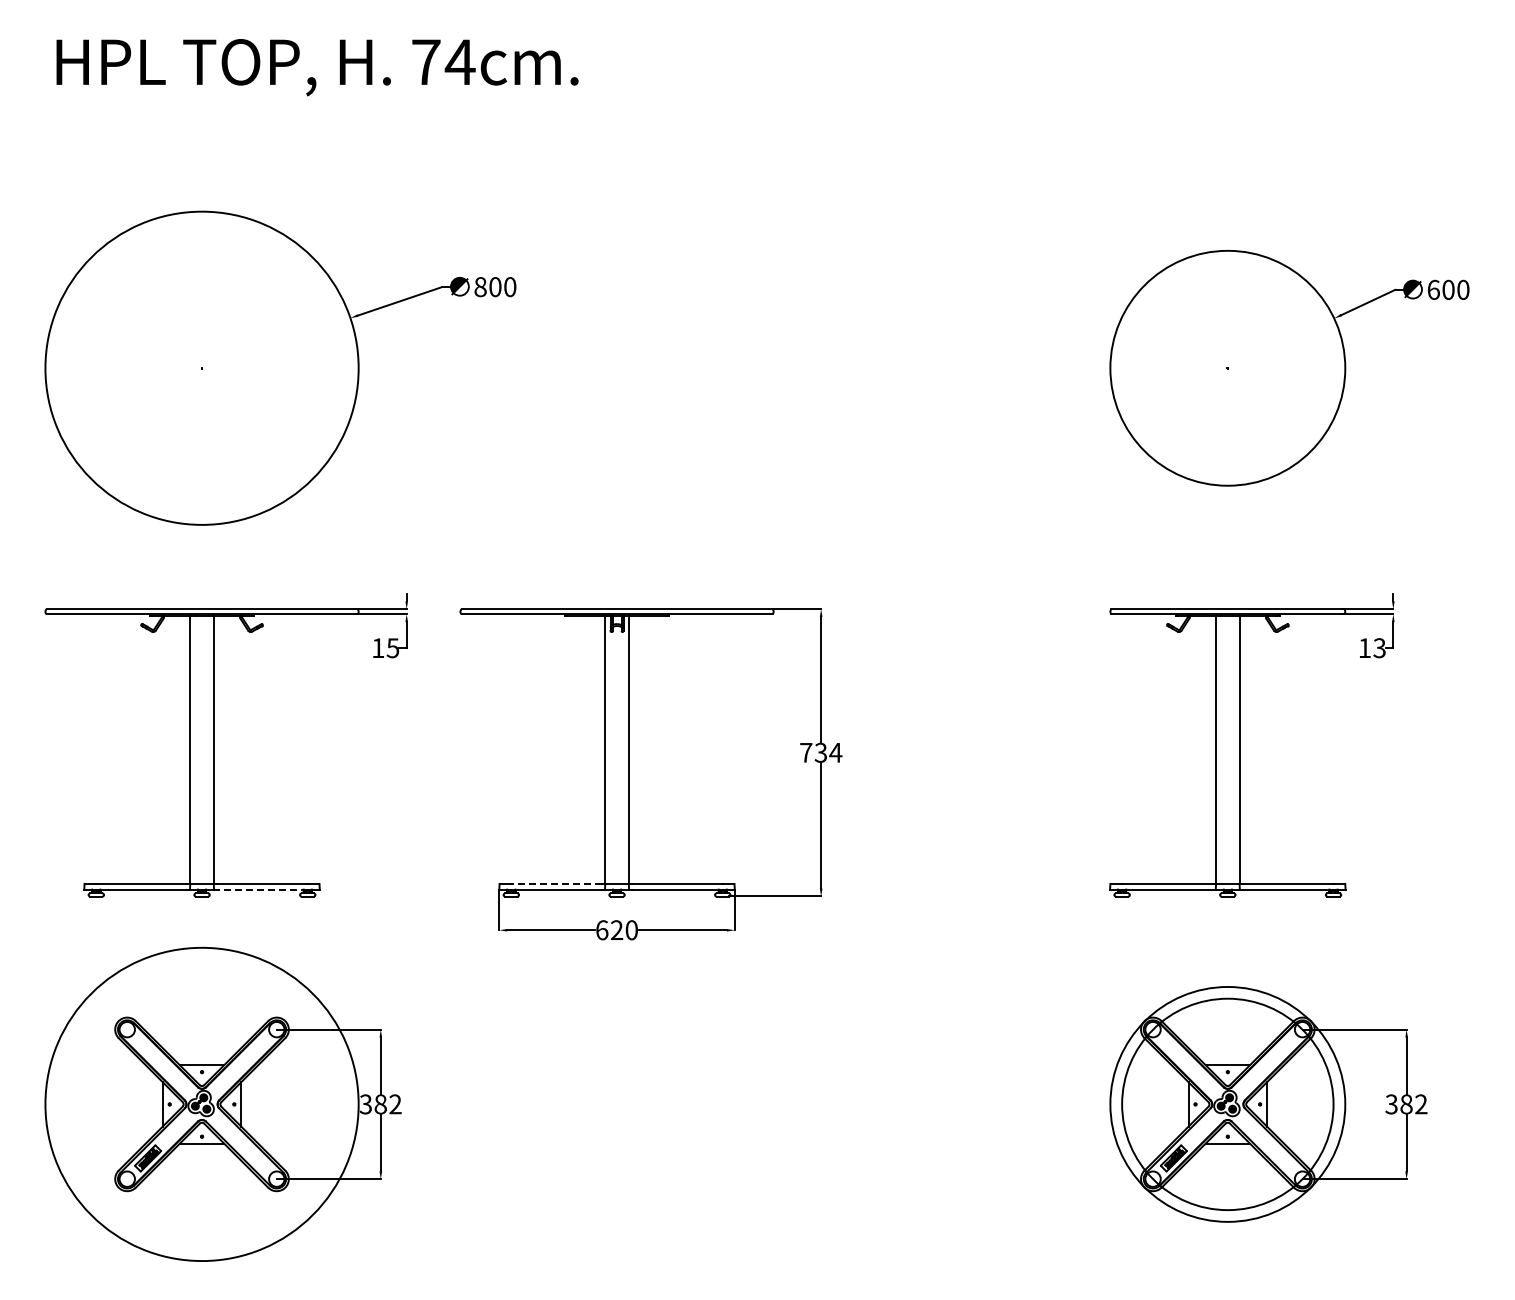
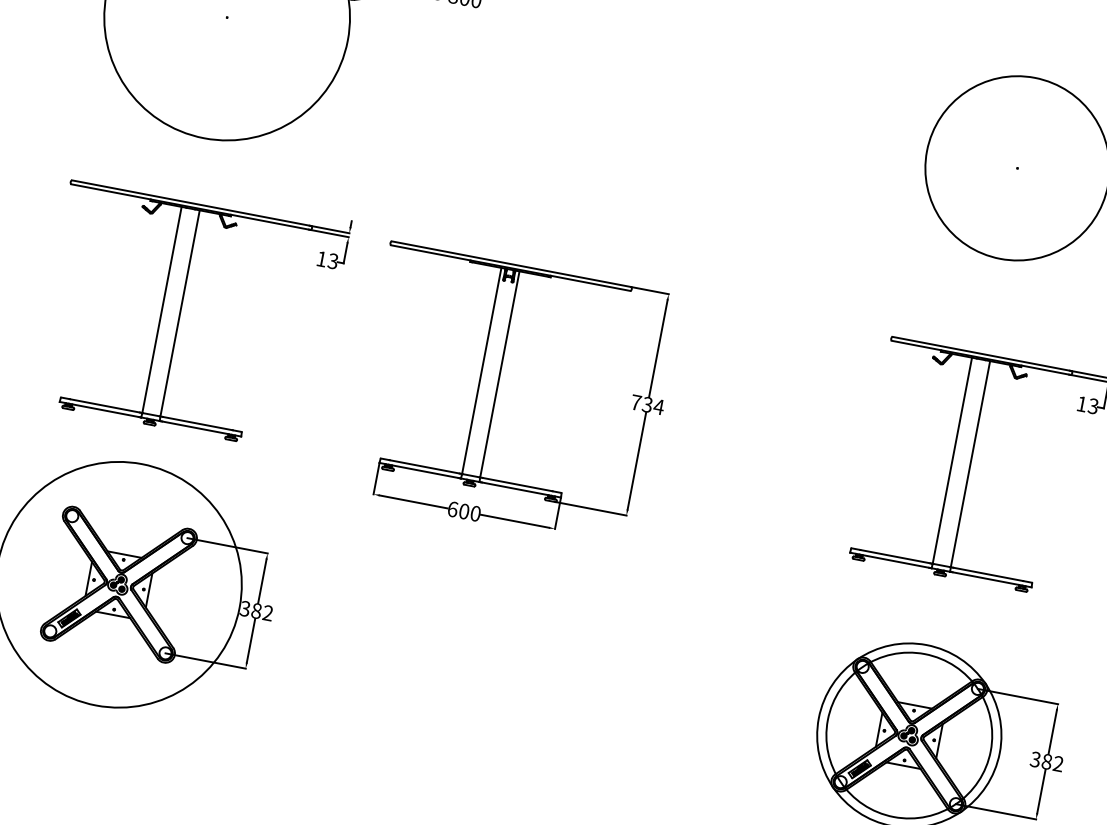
text: (393, 647) -> (333, 260), 15 -> 13
line: (556, 883) -> (424, 466), dashed -> solid
line: (261, 889) -> (196, 427), dashed -> solid
text: (616, 930) -> (463, 511), 620 -> 600

